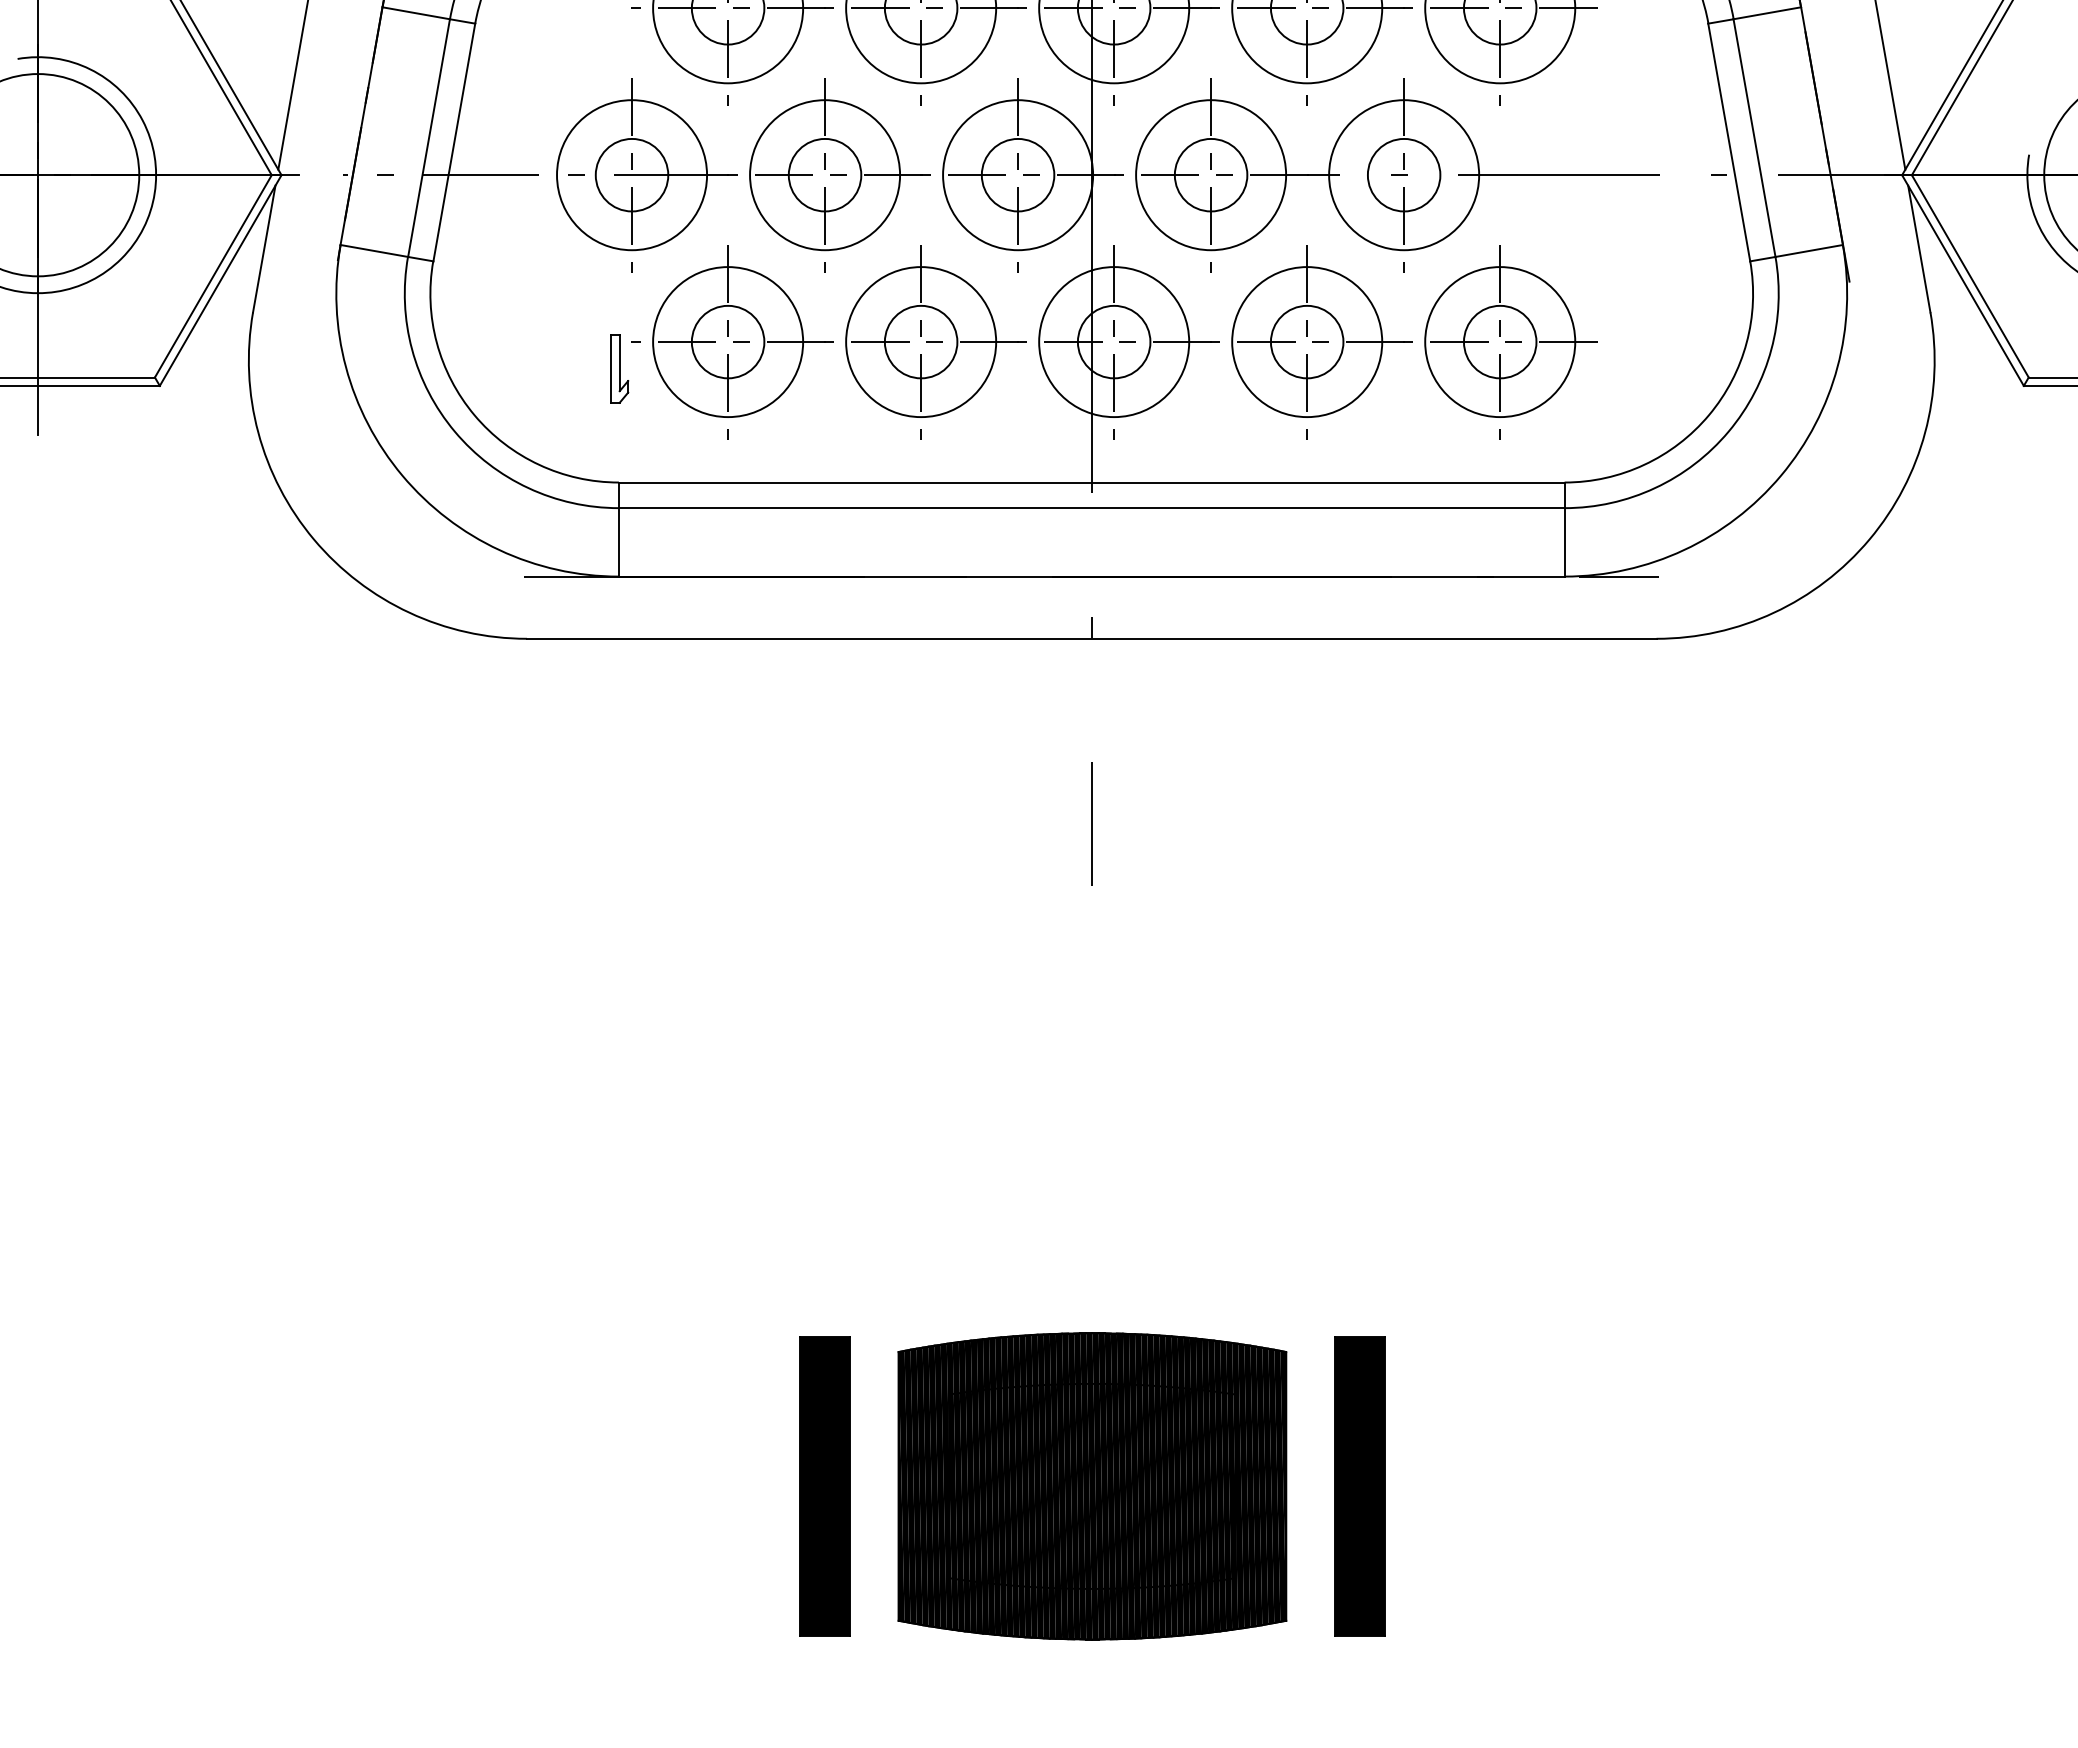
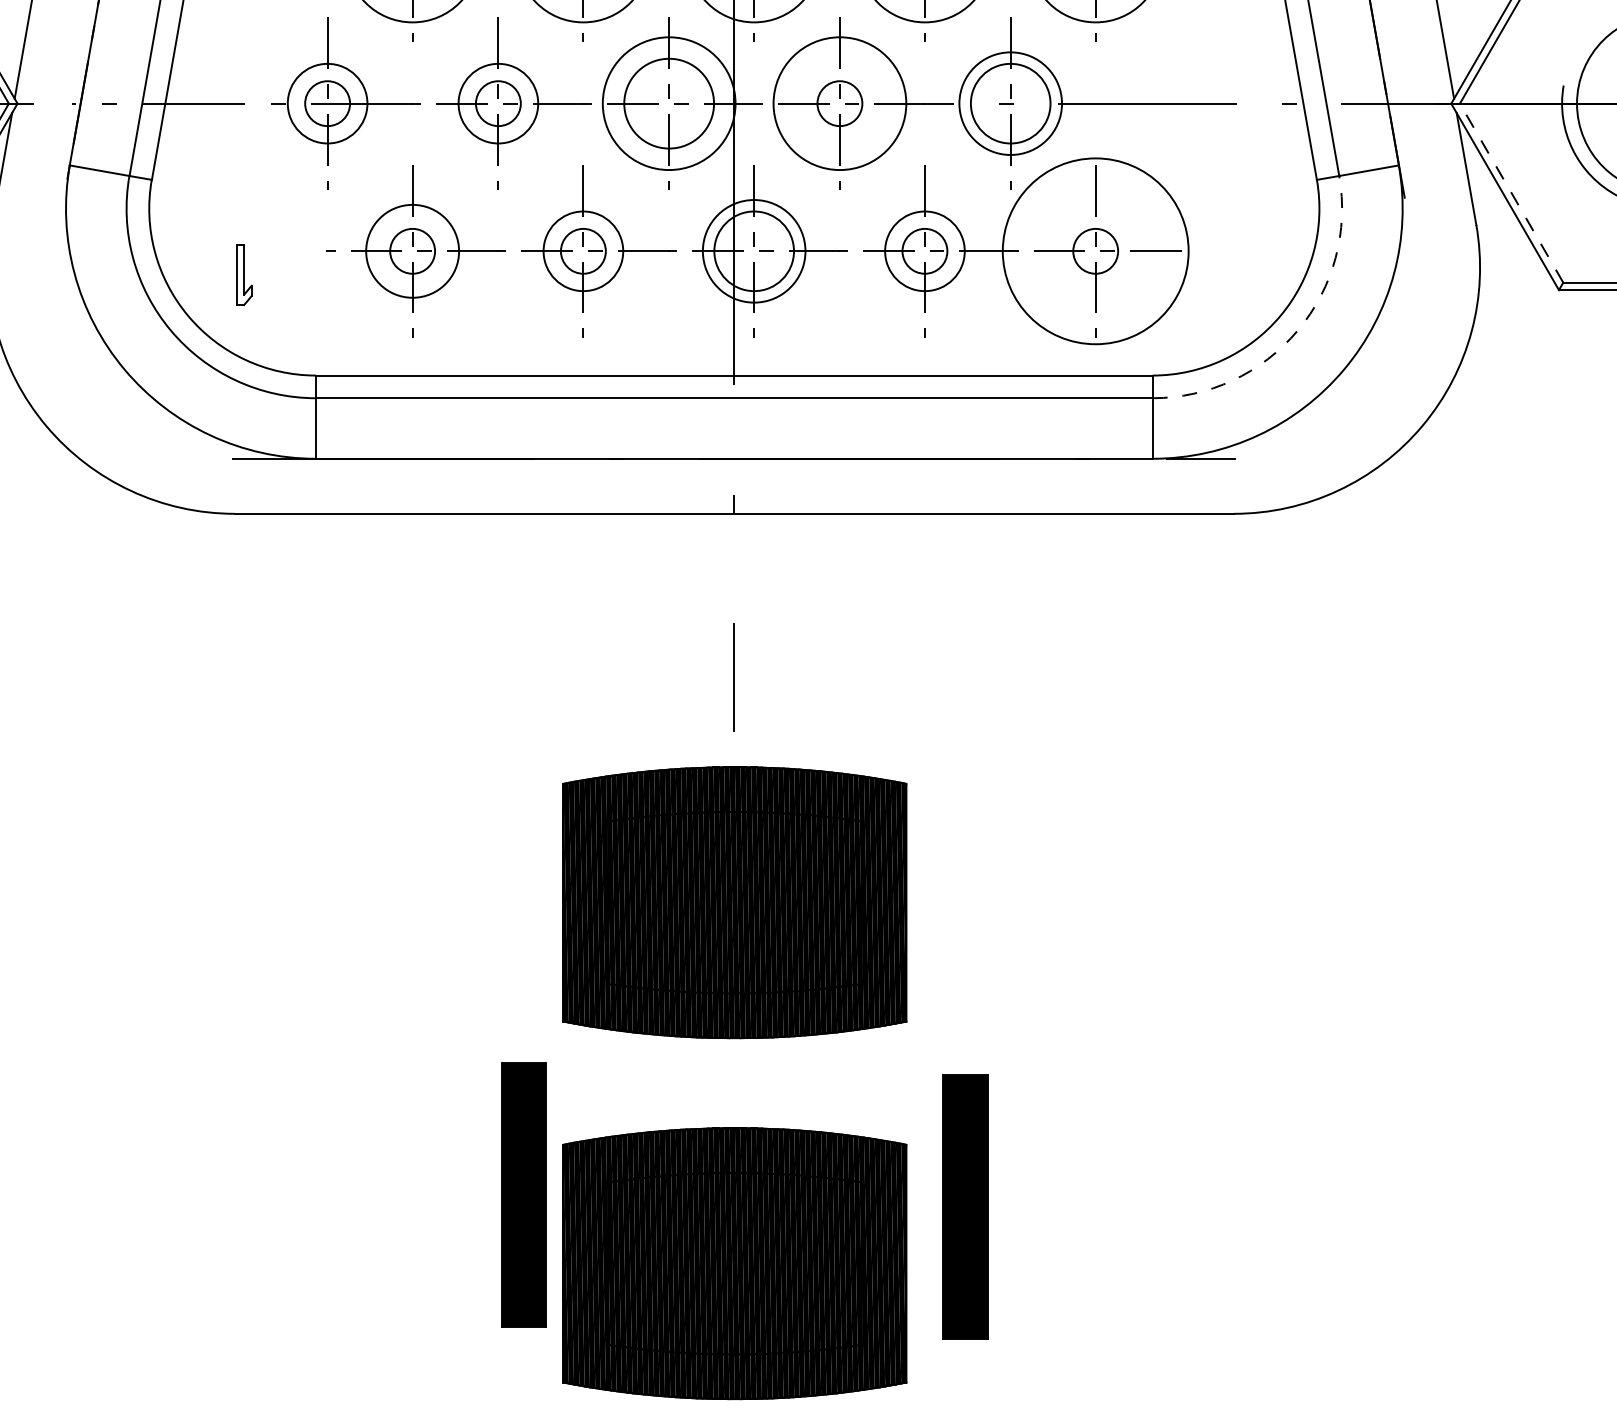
circle: (631, 174) -> (327, 103), size x0.7
circle: (824, 174) -> (497, 103), size x0.7
circle: (1017, 174) -> (668, 103), size x1.4
circle: (1210, 174) -> (839, 103), size x0.7
circle: (1403, 174) -> (1010, 103), size x1.6
circle: (632, 175) -> (328, 103), size x0.6
circle: (825, 175) -> (498, 103), size x0.6
circle: (1404, 175) -> (1011, 103), size x0.6
line: (1970, 276) -> (1511, 193), solid -> dashed
circle: (727, 341) -> (412, 250), size x0.7
circle: (920, 341) -> (582, 250), size x0.7
circle: (1113, 341) -> (753, 250), size x1.6
circle: (1306, 341) -> (924, 250), size x0.7
circle: (1499, 341) -> (1095, 250), size x0.7
circle: (728, 342) -> (412, 251), size x0.7
circle: (921, 342) -> (583, 251), size x0.6
circle: (1114, 342) -> (754, 251), size x0.6
circle: (1307, 342) -> (925, 251), size x0.6
circle: (1500, 342) -> (1095, 251), size x1.4
part: (619, 368) -> (243, 274), moved
arc: (1728, 431) -> (1297, 330), solid -> dashed
part: (1092, 1078) -> (735, 902), added
part: (824, 1486) -> (523, 1194), moved
part: (1359, 1486) -> (965, 1207), moved

